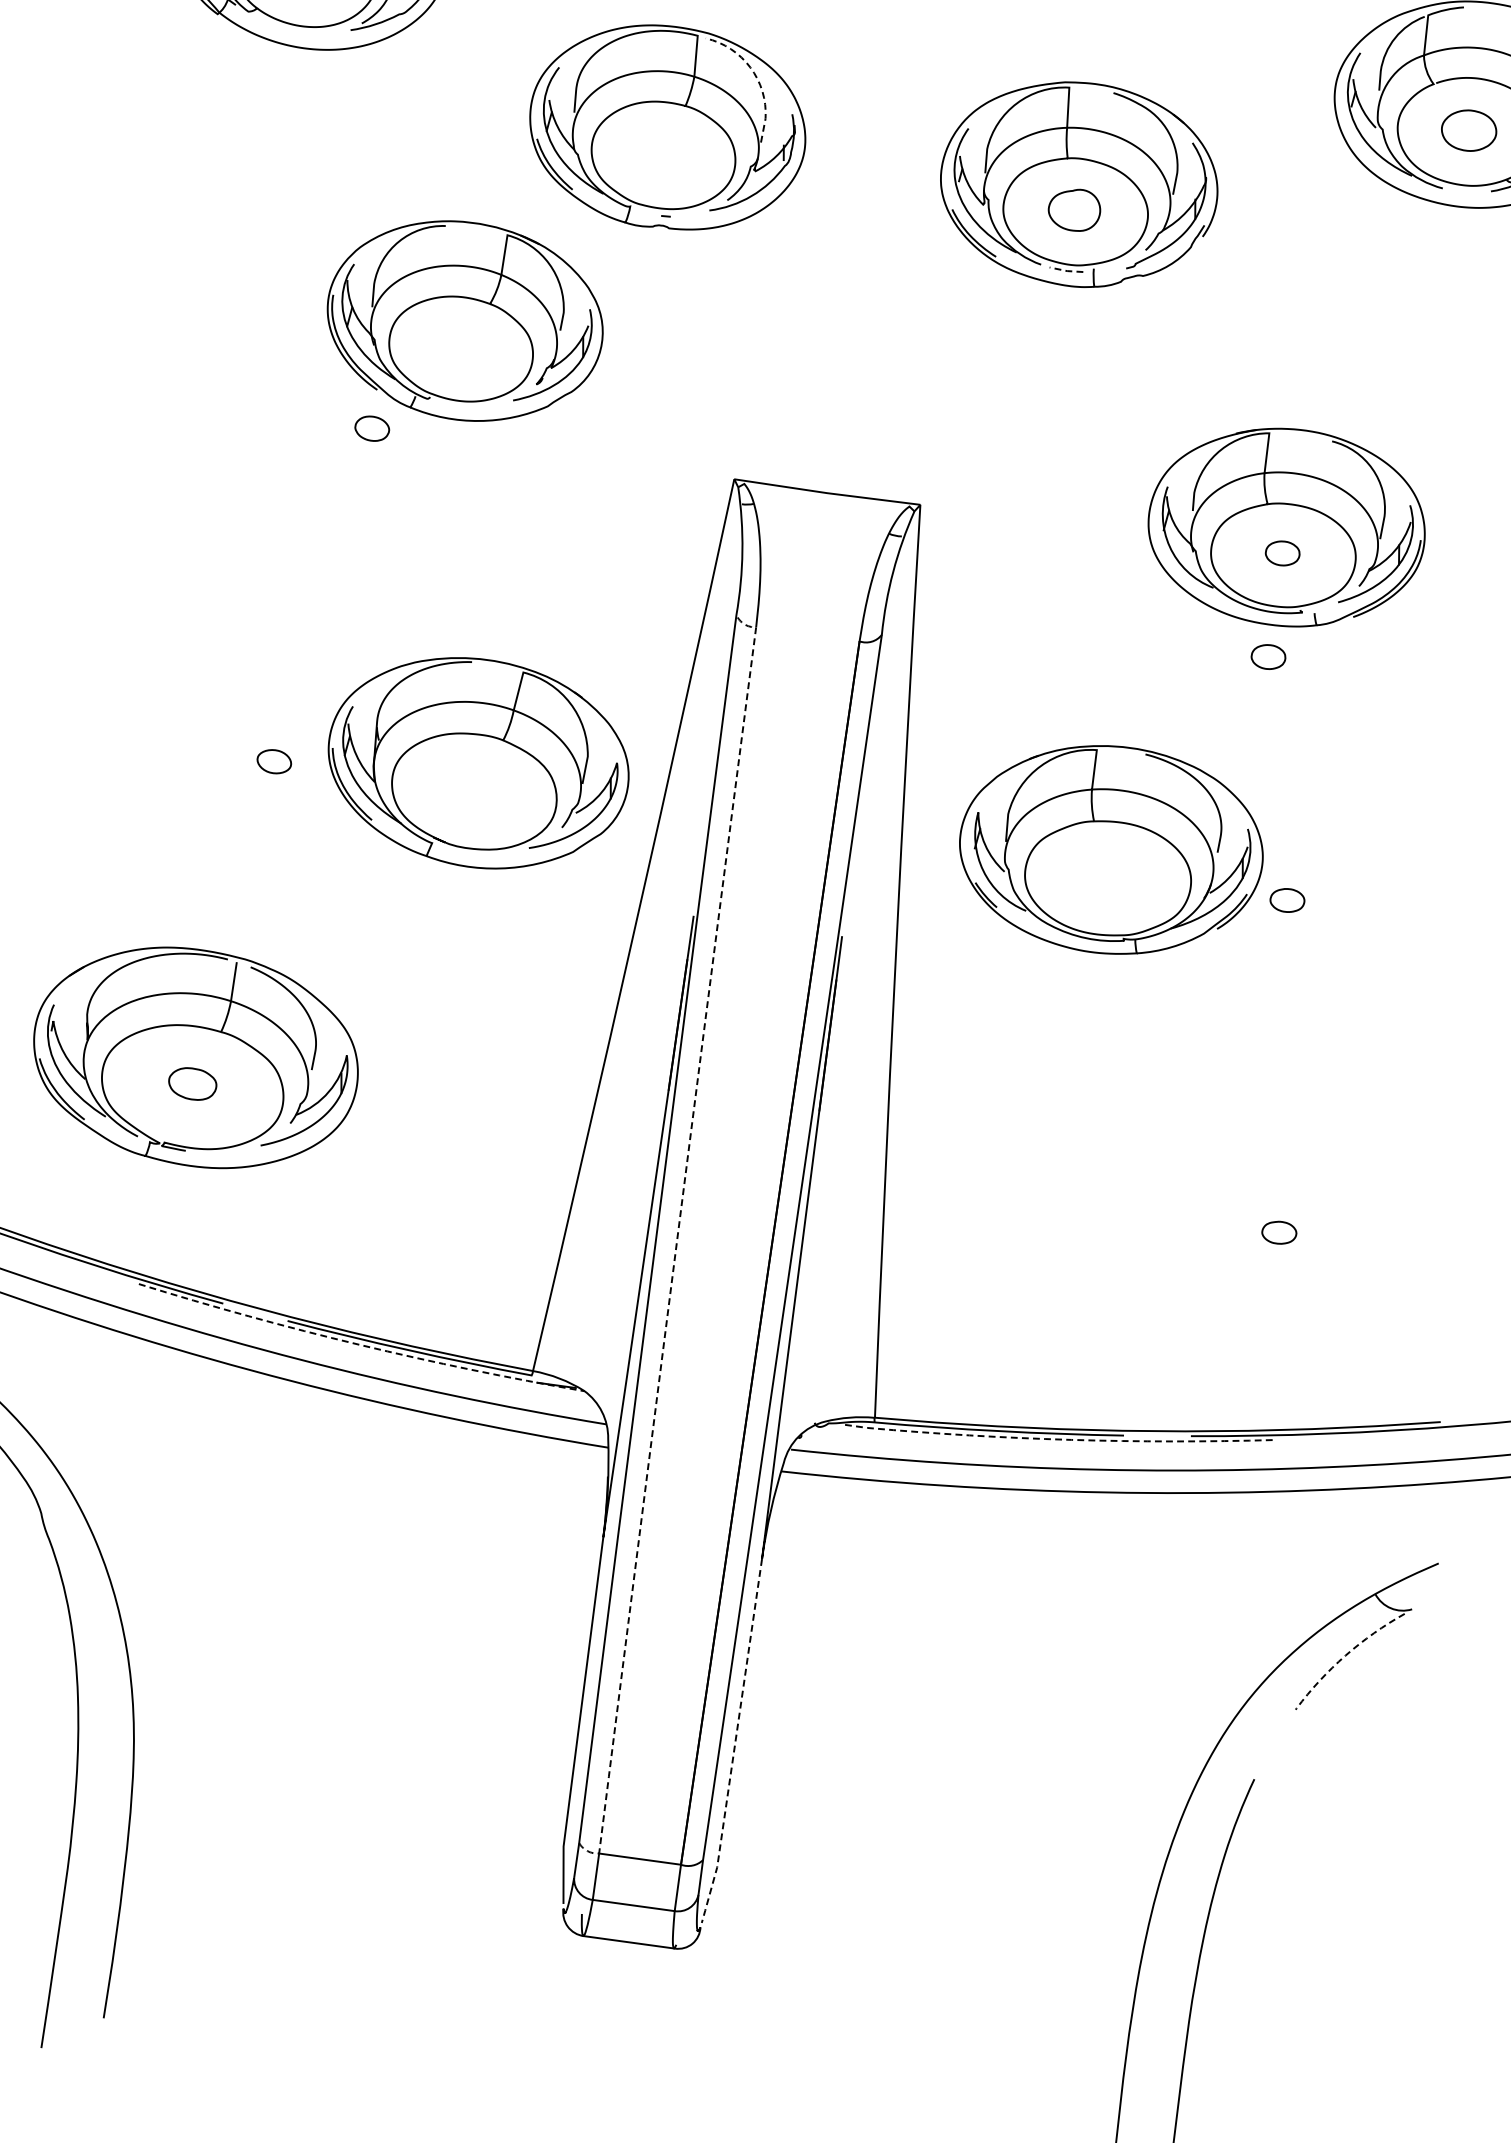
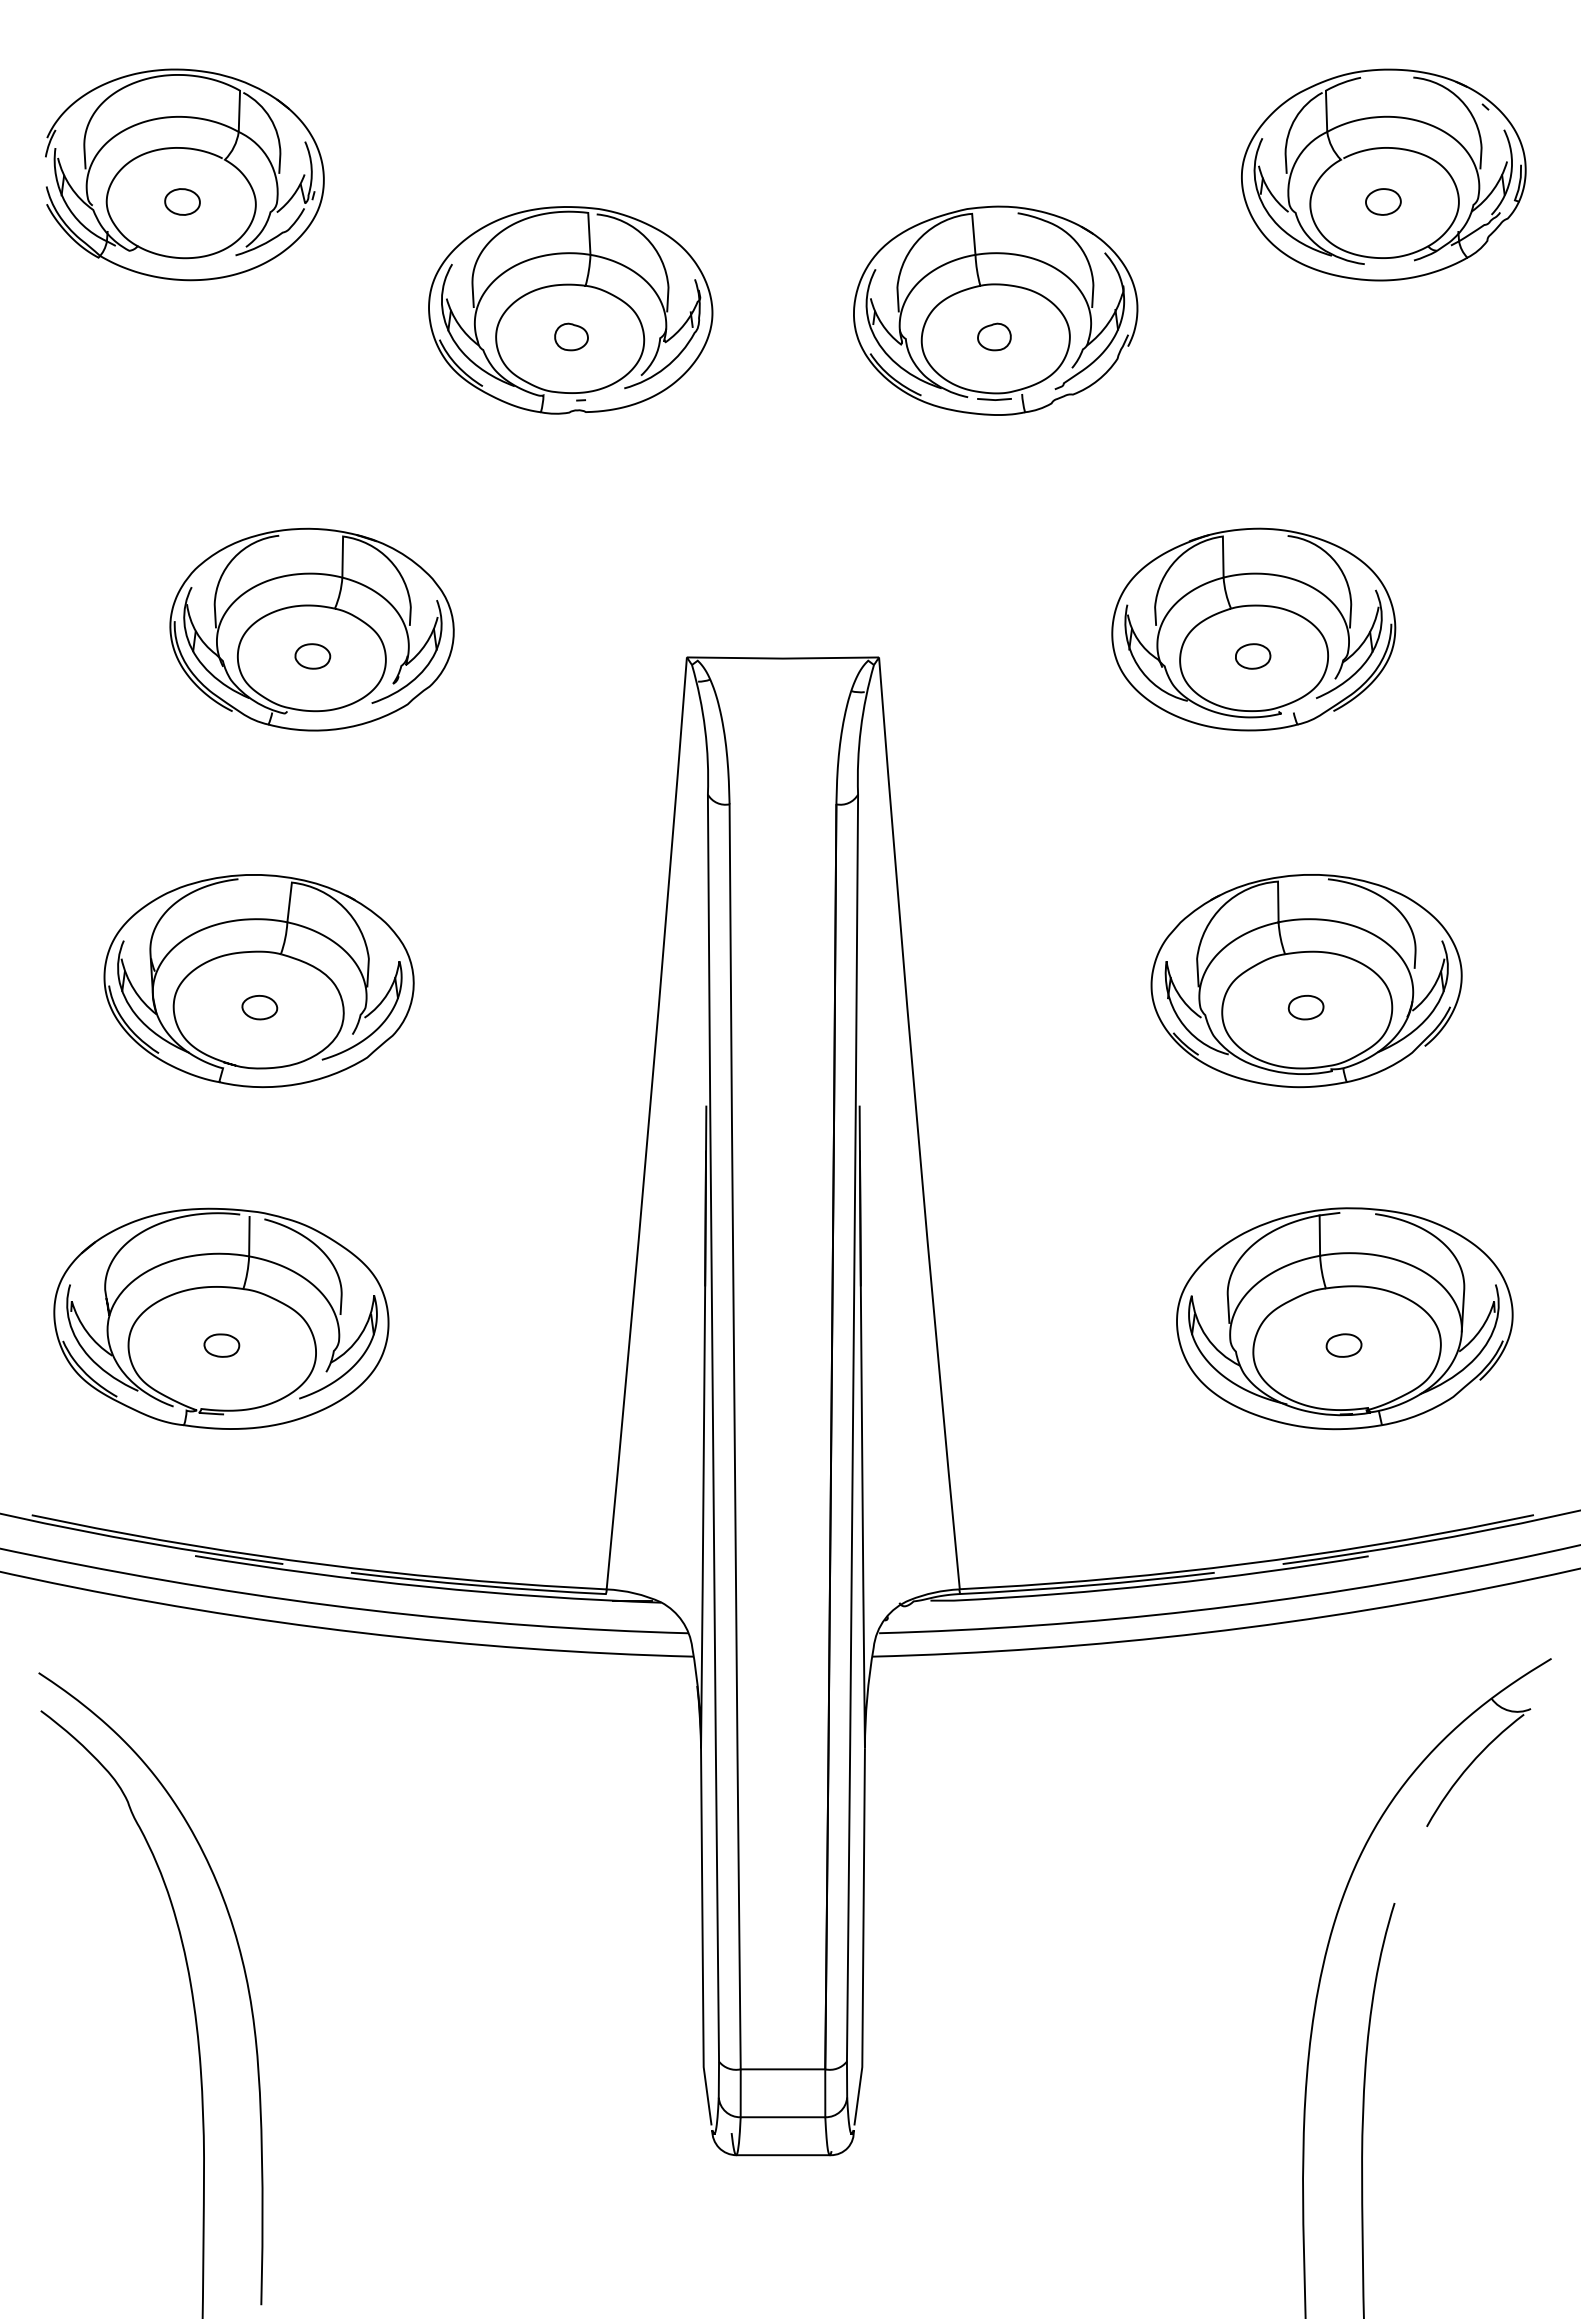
line: (755, 76) -> (652, 246), dashed -> solid
part: (1469, 130) -> (1383, 201), size x0.62
part: (665, 153) -> (571, 336), added
part: (1074, 209) -> (994, 336), size x0.62
line: (1066, 271) -> (994, 400), dashed -> solid
part: (464, 321) -> (311, 629), moved
part: (1268, 657) -> (1253, 763), removed
part: (477, 763) -> (258, 981), moved
part: (1111, 850) -> (1306, 981), moved
part: (192, 1083) -> (221, 1345), size x0.71
part: (1283, 1206) -> (1344, 1318), added
line: (677, 1238) -> (734, 1435), dashed -> solid
arc: (359, 1344) -> (427, 1586), dashed -> solid
line: (1060, 1439) -> (1150, 1585), dashed -> solid
line: (1345, 1655) -> (1469, 1765), dashed -> solid
line: (735, 1743) -> (863, 1938), dashed -> solid

